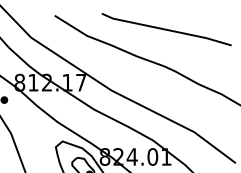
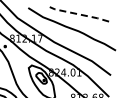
line: (166, 29) -> (79, 14), solid -> dashed

